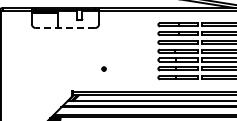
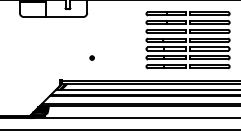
line: (65, 28) -> (53, 17), dashed -> solid

